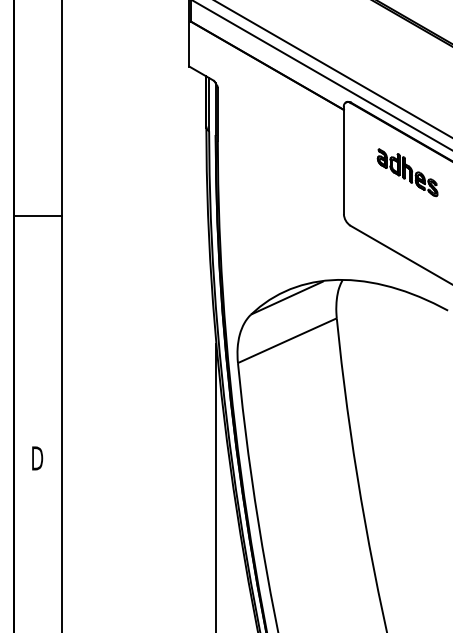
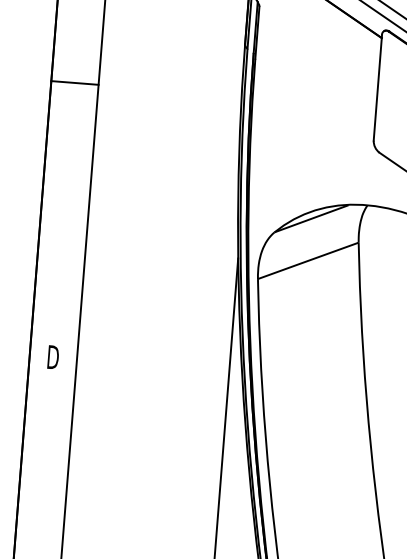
line: (37, 215) -> (74, 82), moved

